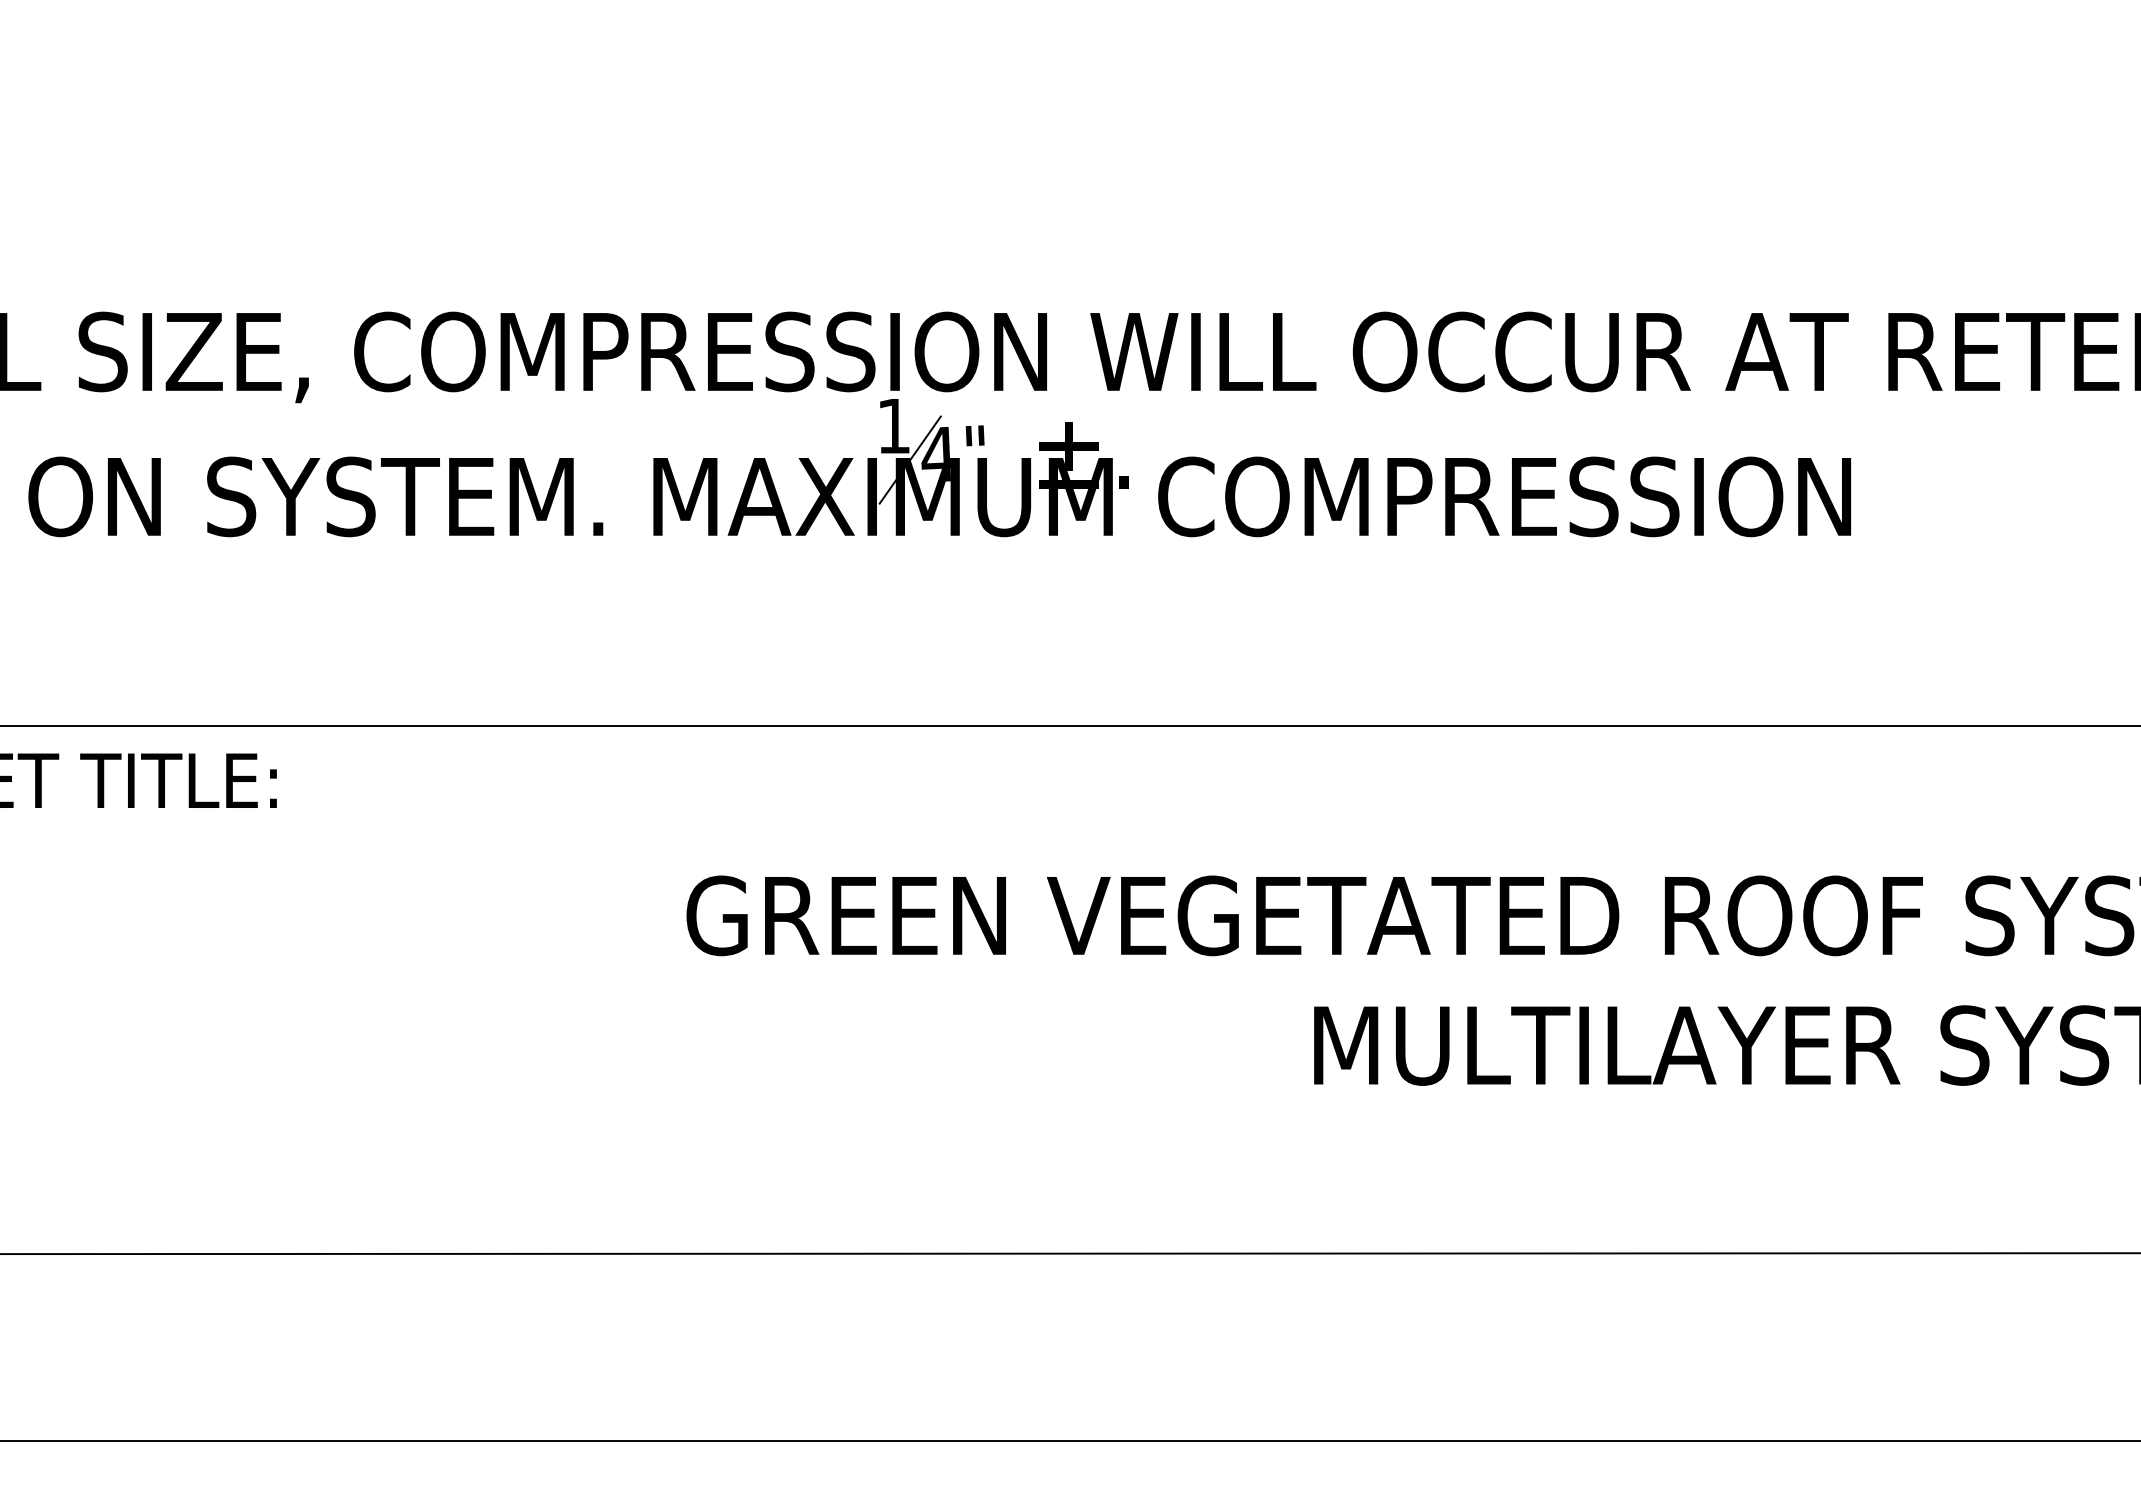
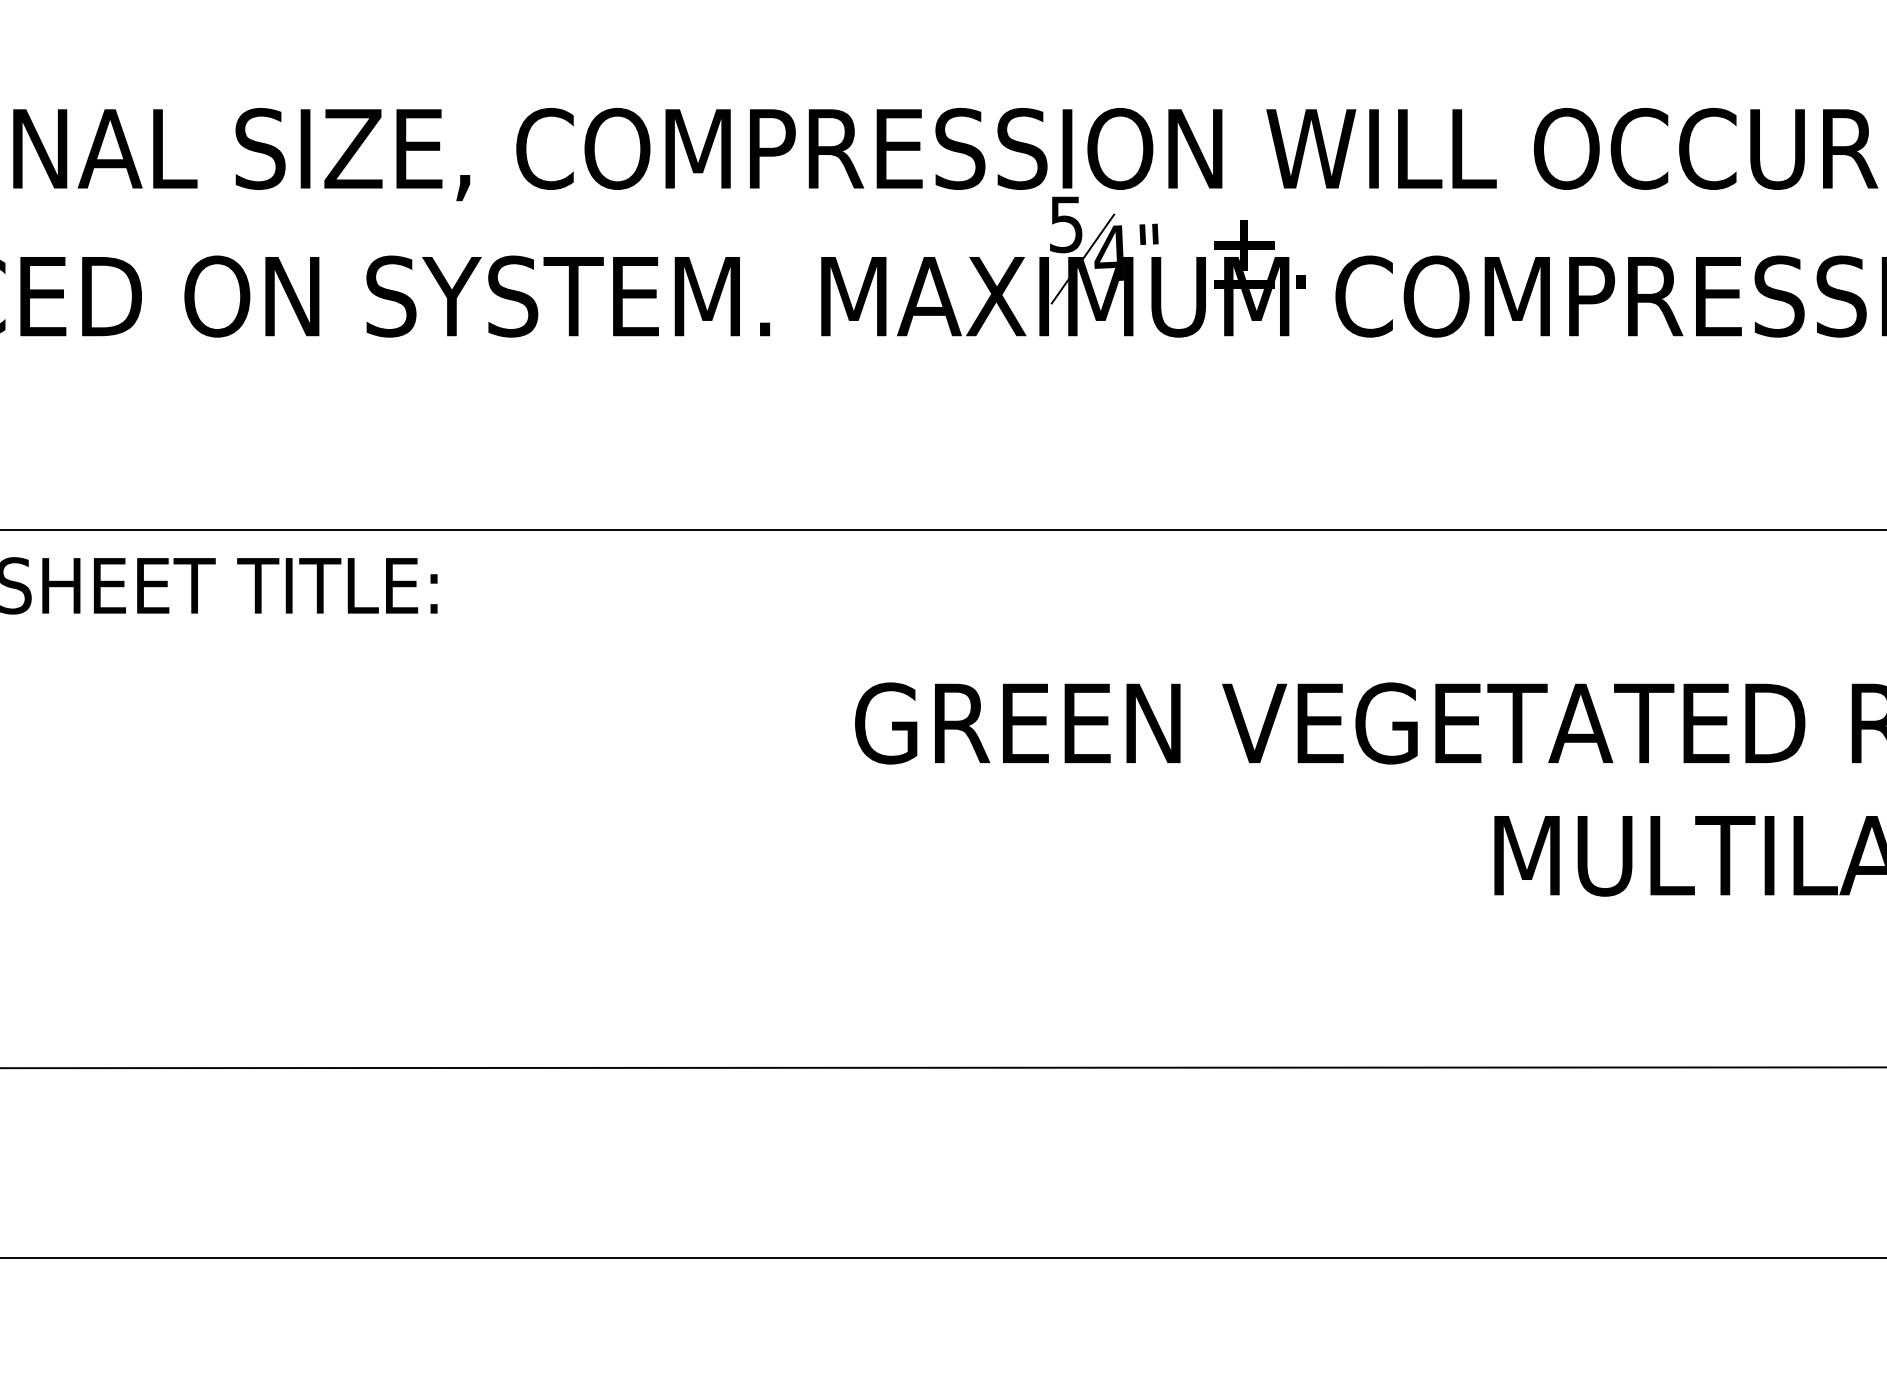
text: (893, 426) -> (1065, 224), 1 -> 5

